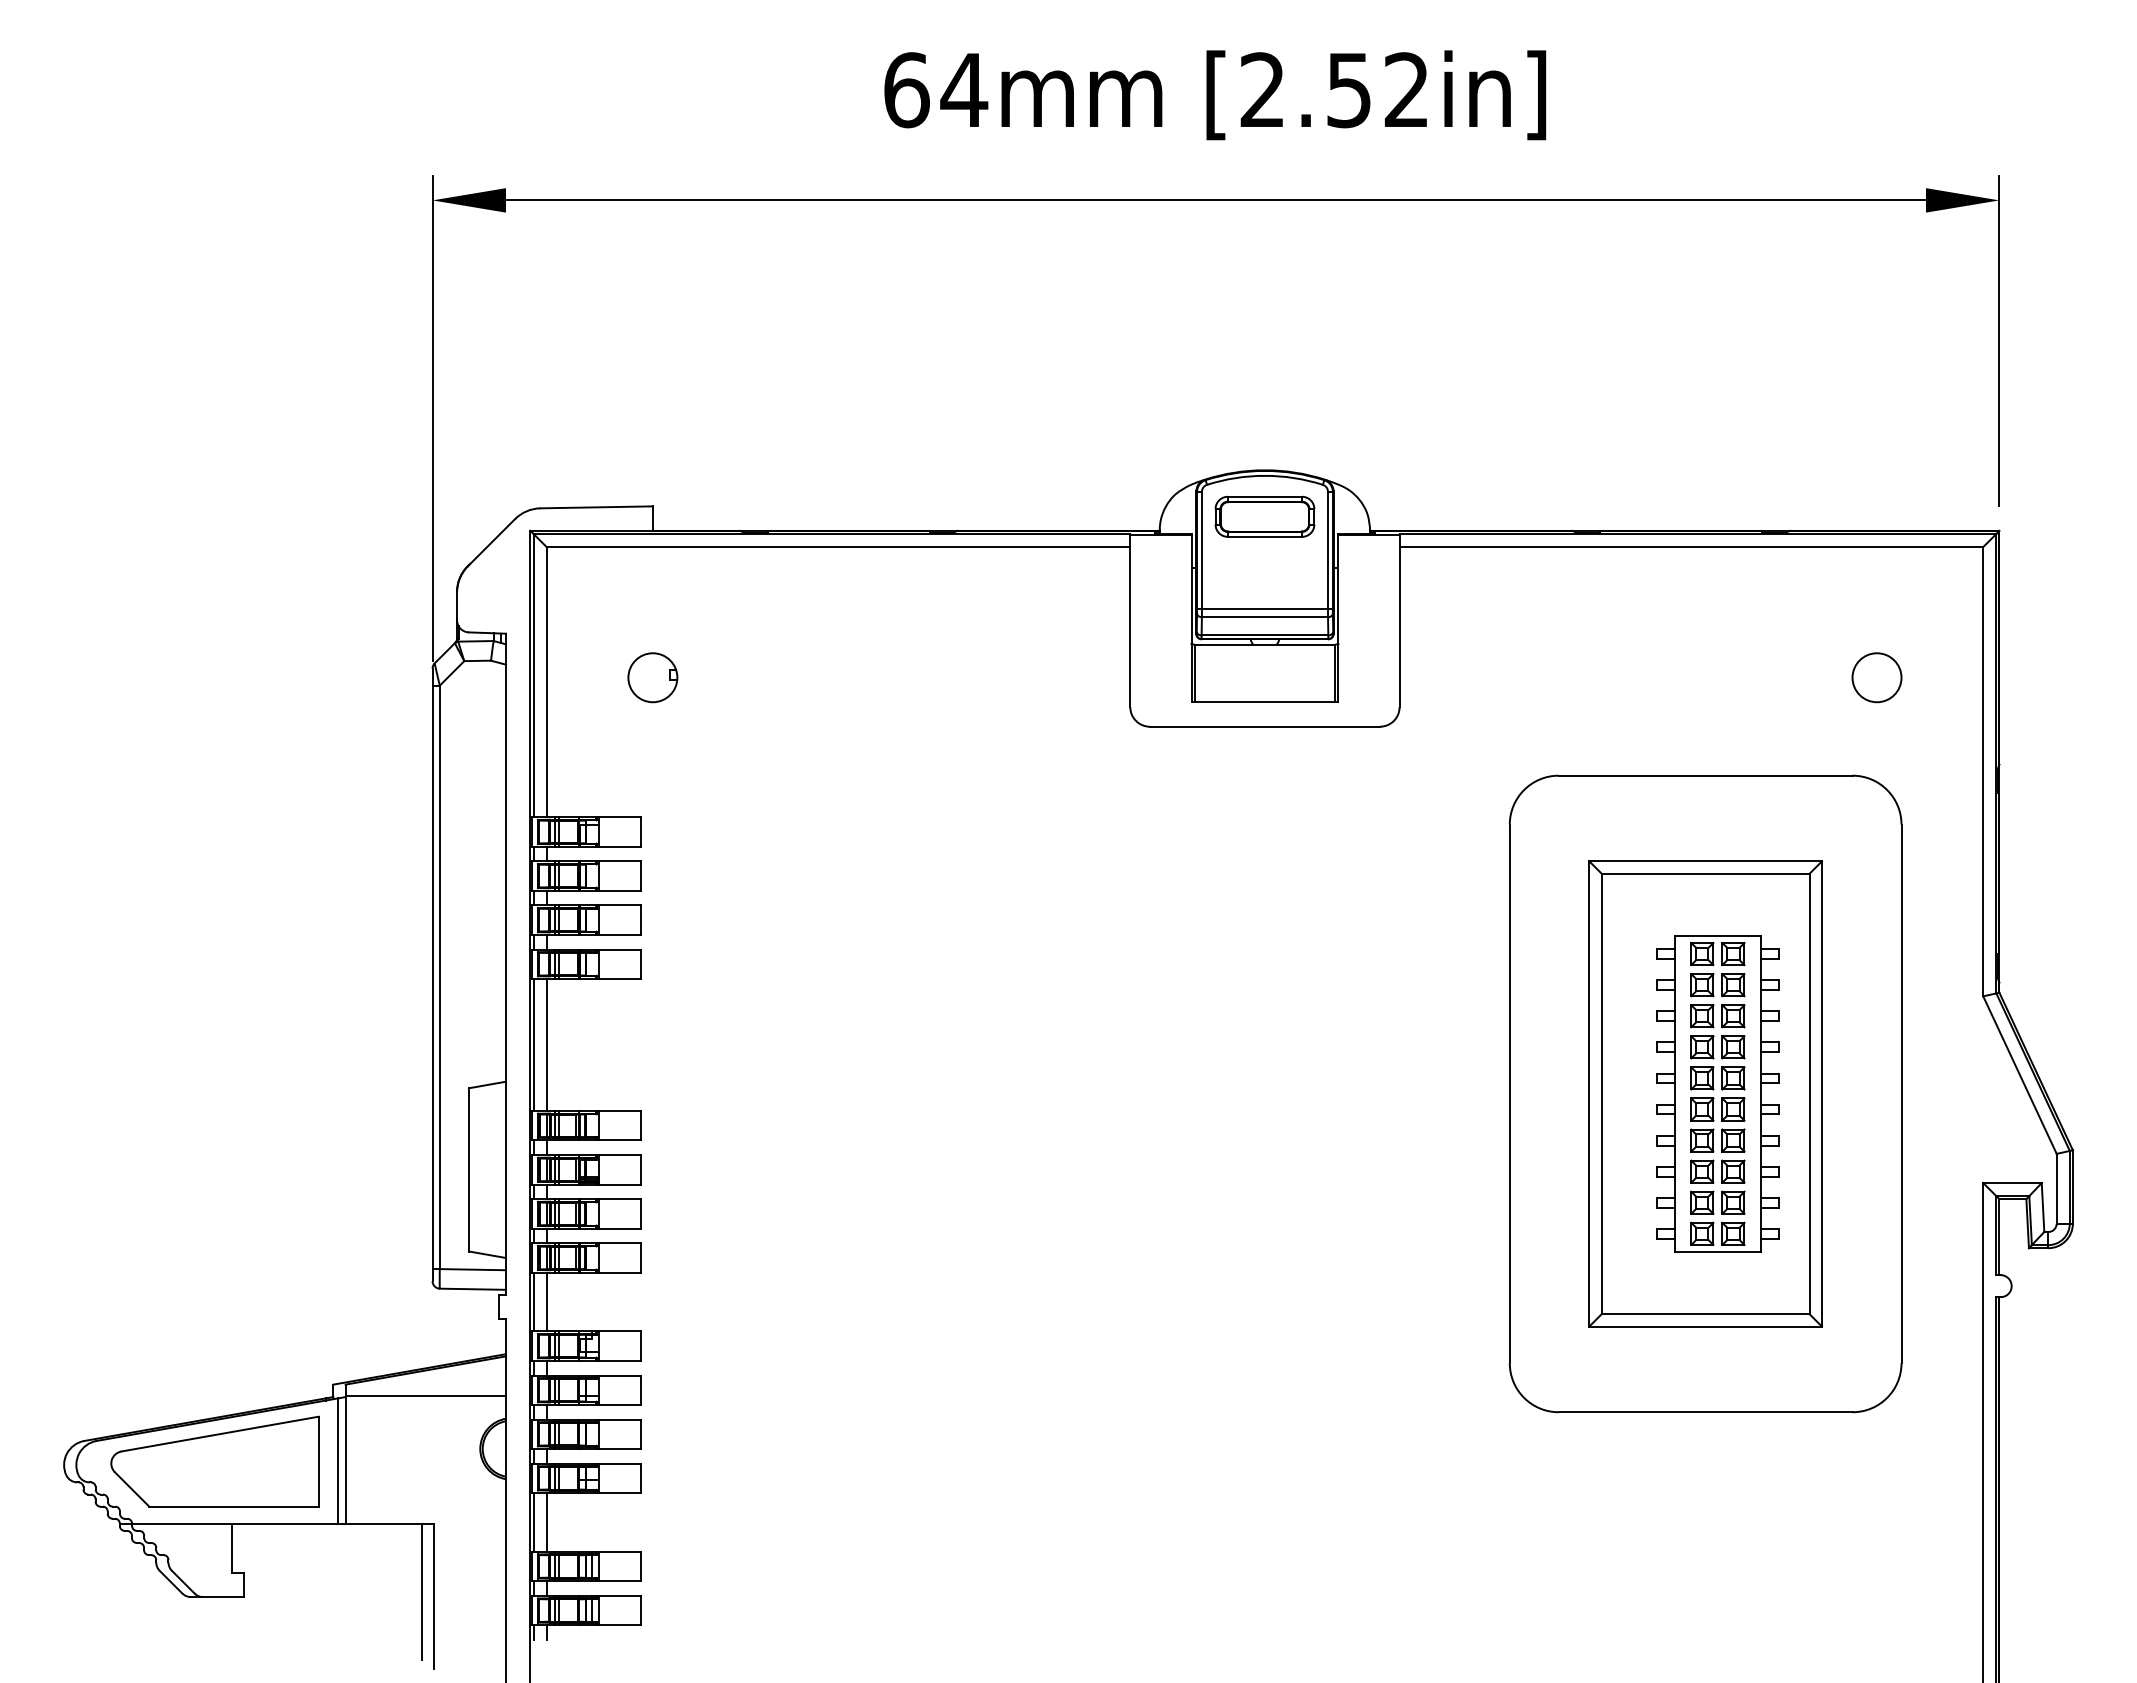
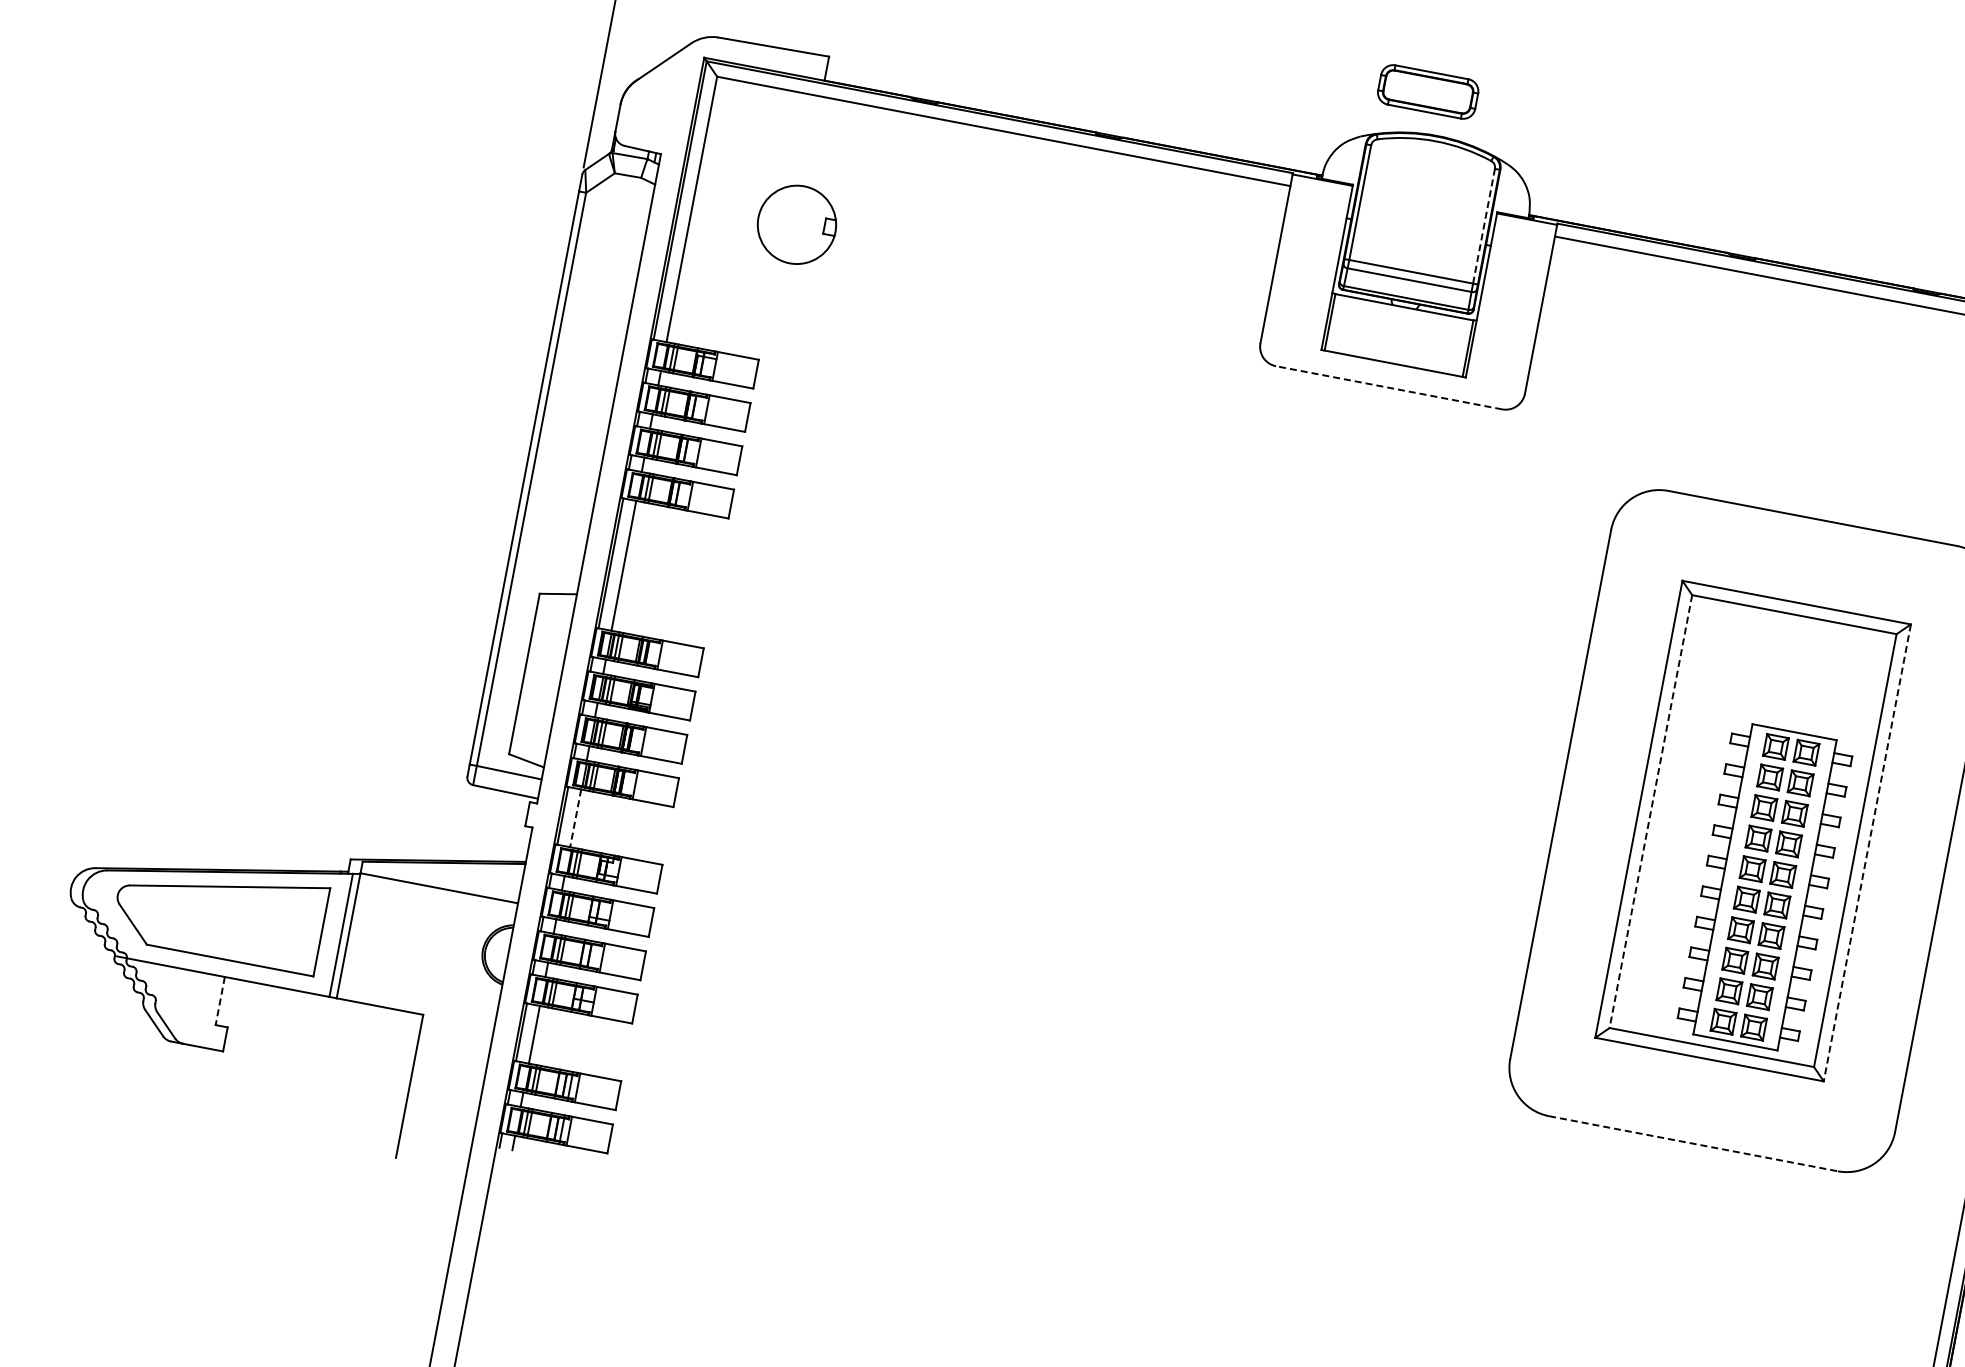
part: (1264, 516) -> (1427, 91), moved
line: (1327, 549) -> (1483, 225), solid -> dashed
part: (652, 677) -> (796, 224), size x1.6
line: (1264, 726) -> (1388, 387), solid -> dashed
part: (1717, 1093) -> (1764, 886), moved
line: (1821, 1093) -> (1867, 852), solid -> dashed
line: (1601, 1094) -> (1650, 812), solid -> dashed
line: (546, 1302) -> (575, 818), solid -> dashed
line: (1705, 1412) -> (1693, 1143), solid -> dashed
line: (231, 1548) -> (219, 1001), solid -> dashed
line: (421, 1591) -> (398, 1079), removed

